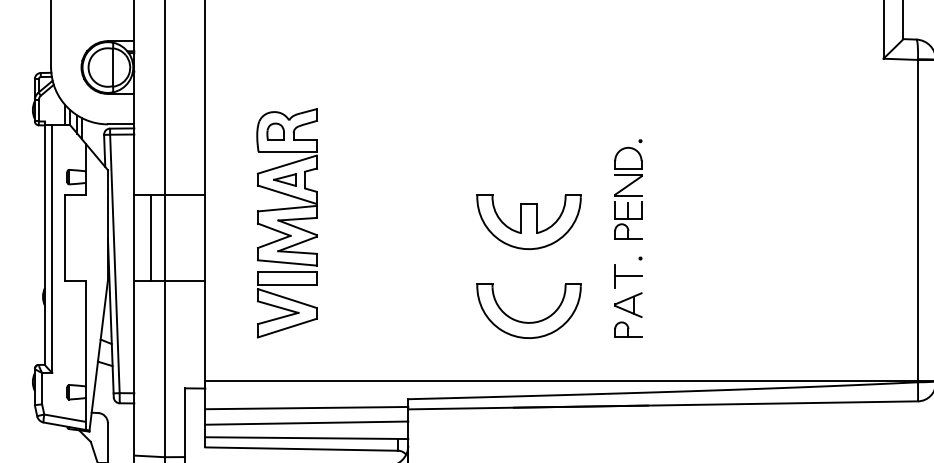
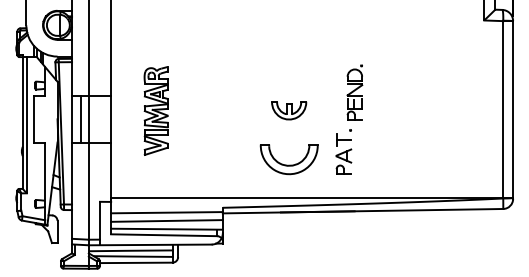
part: (627, 189) -> (354, 92), moved
part: (285, 222) -> (155, 110), size x0.7
part: (527, 222) -> (288, 110), size x0.6

